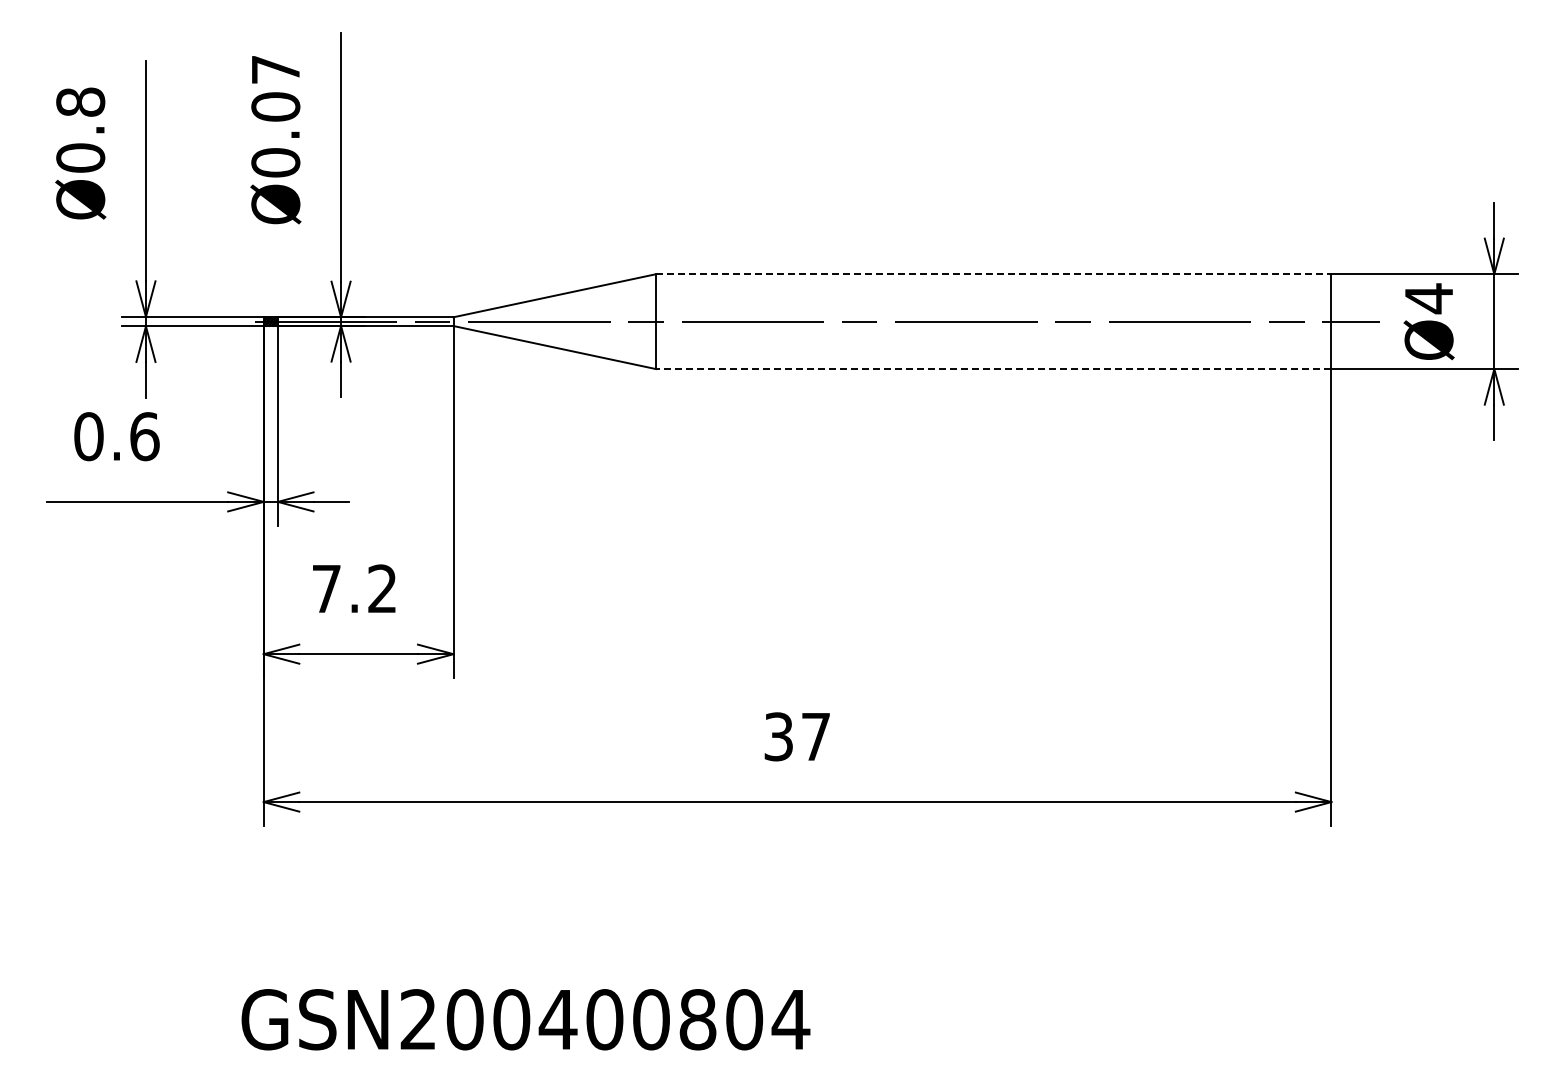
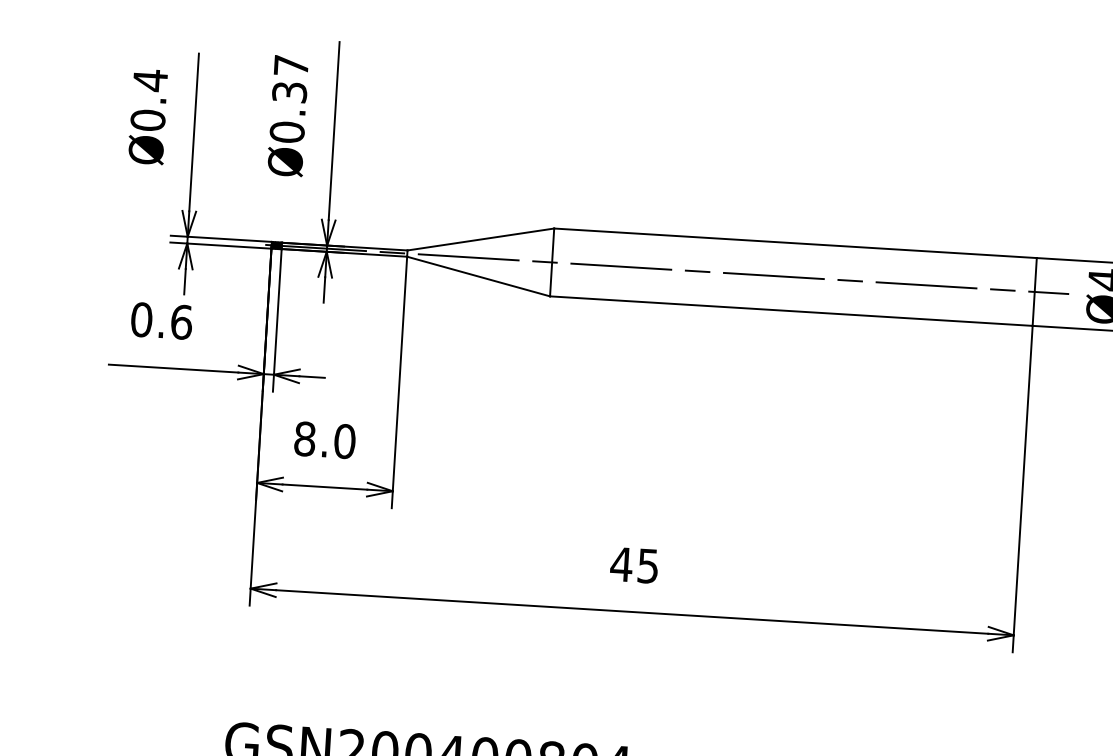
text: (80, 101) -> (150, 79), Ø0.8 -> Ø0.4
text: (275, 106) -> (289, 92), Ø0.07 -> Ø0.37
line: (993, 274) -> (795, 243), dashed -> solid
line: (993, 369) -> (791, 311), dashed -> solid
text: (354, 588) -> (324, 439), 7.2 -> 8.0
text: (796, 736) -> (634, 565), 37 -> 45

